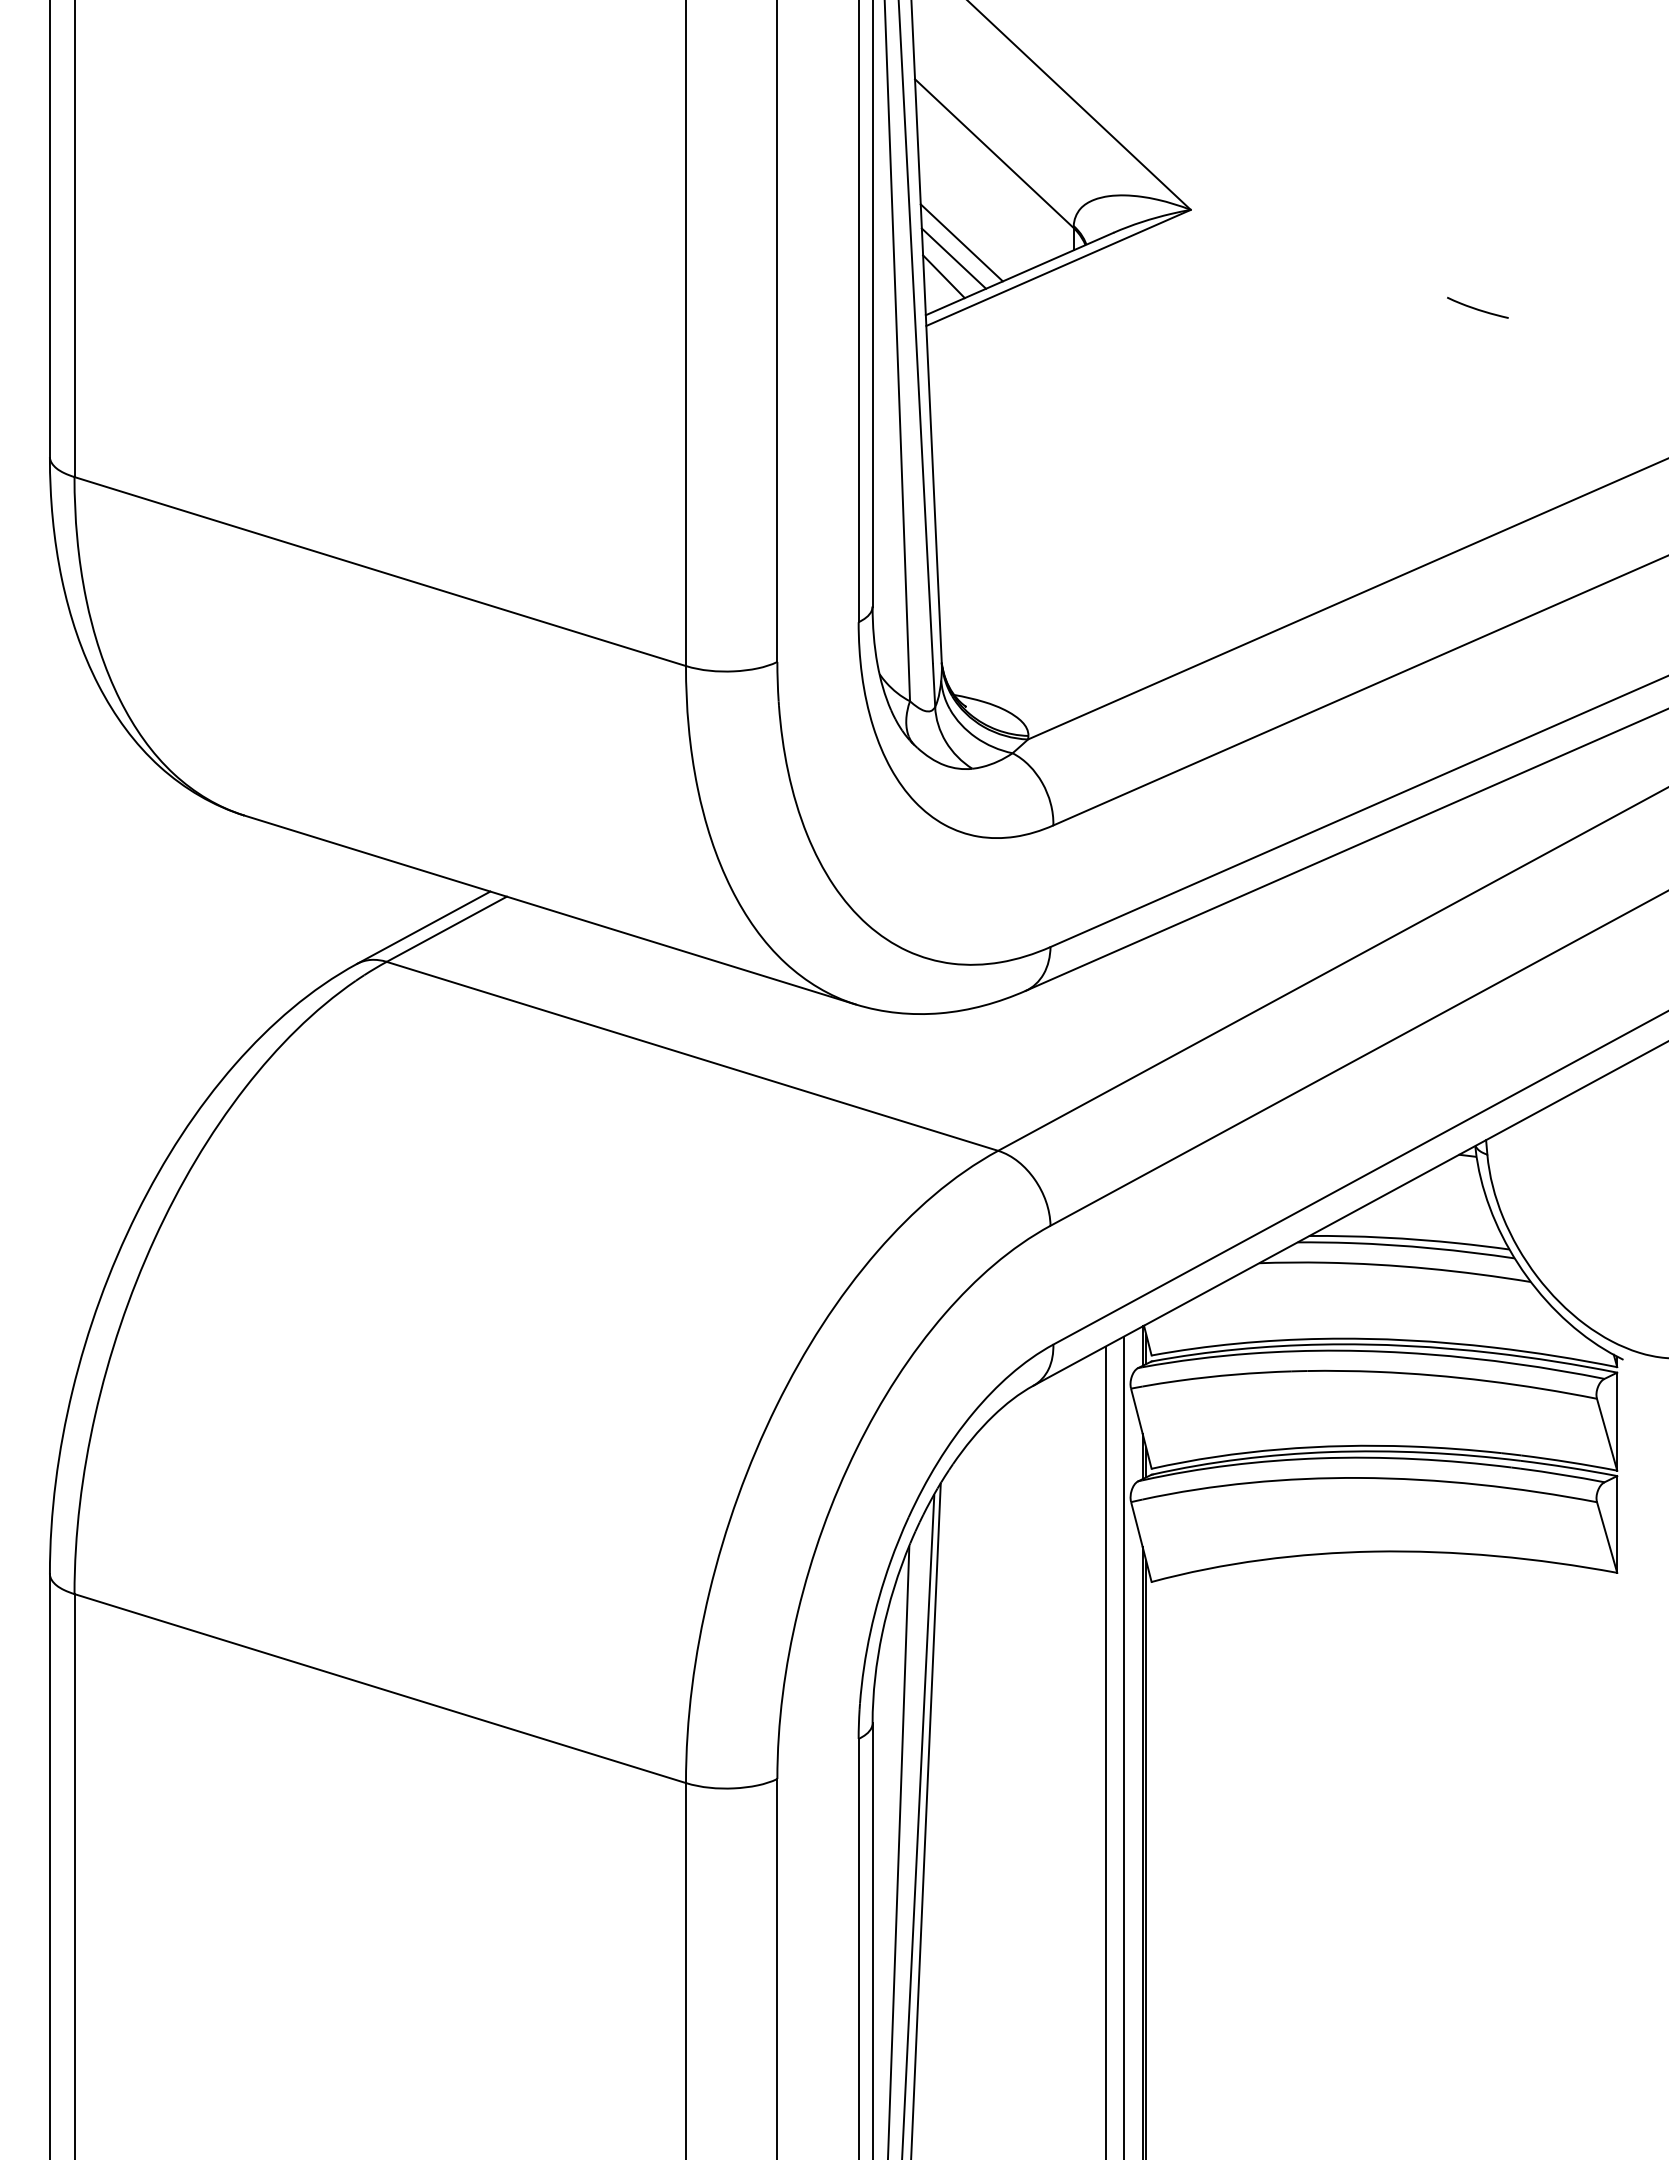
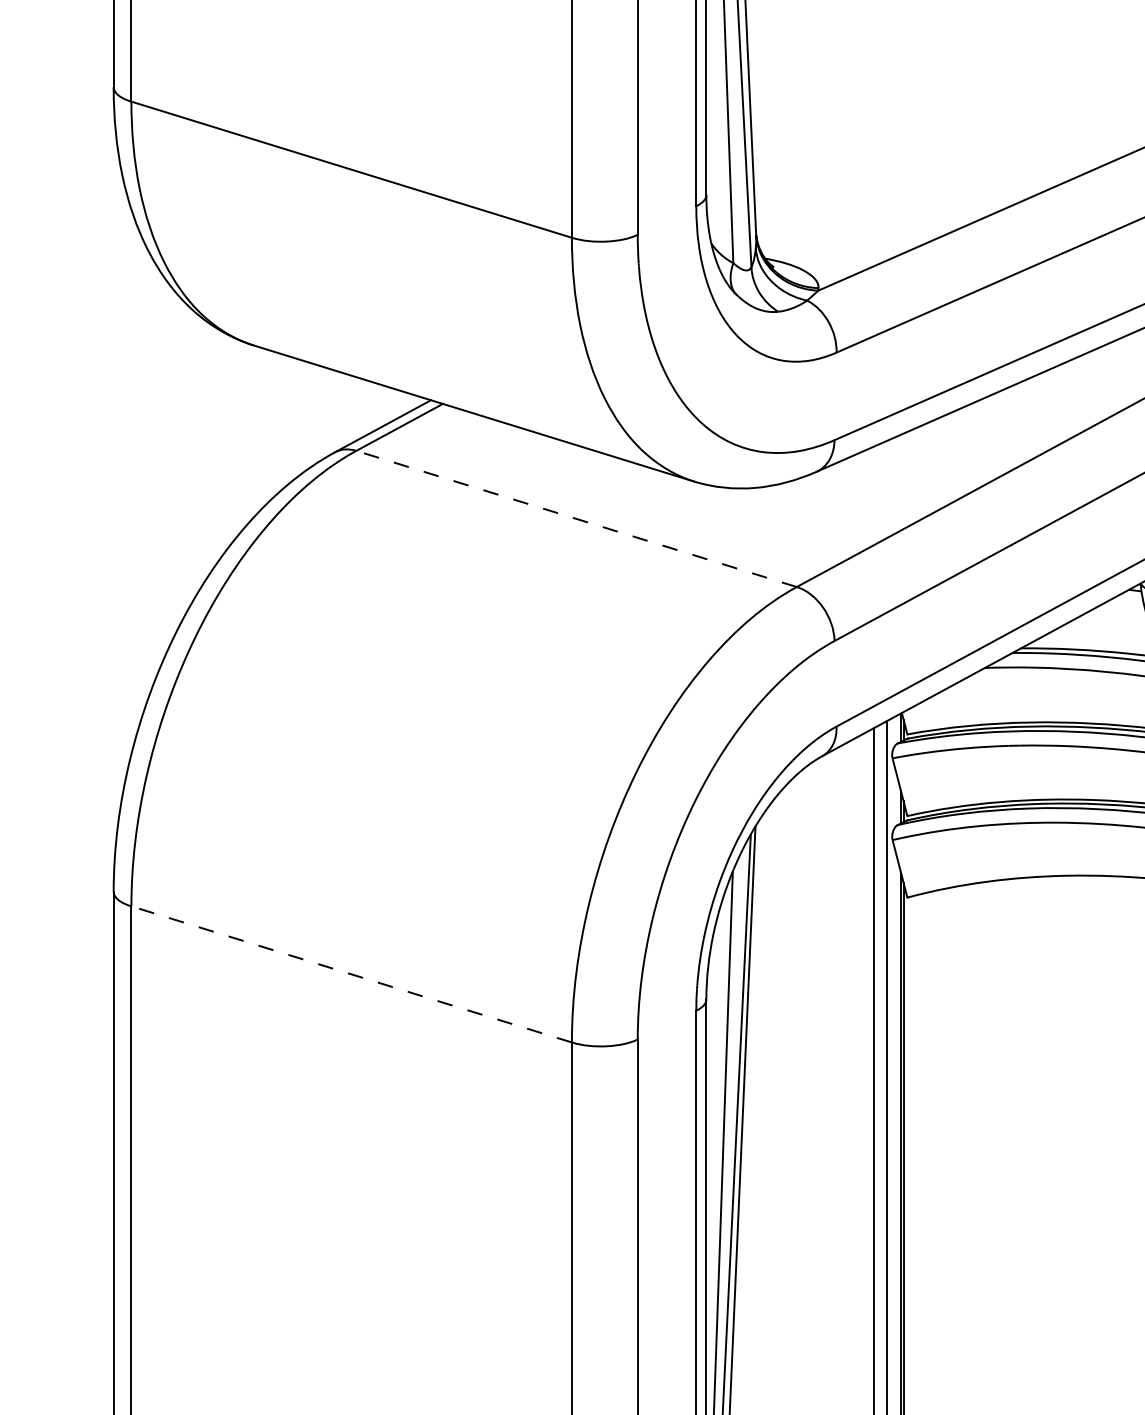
line: (692, 1056) -> (576, 519), solid -> dashed
line: (380, 1688) -> (351, 974), solid -> dashed

